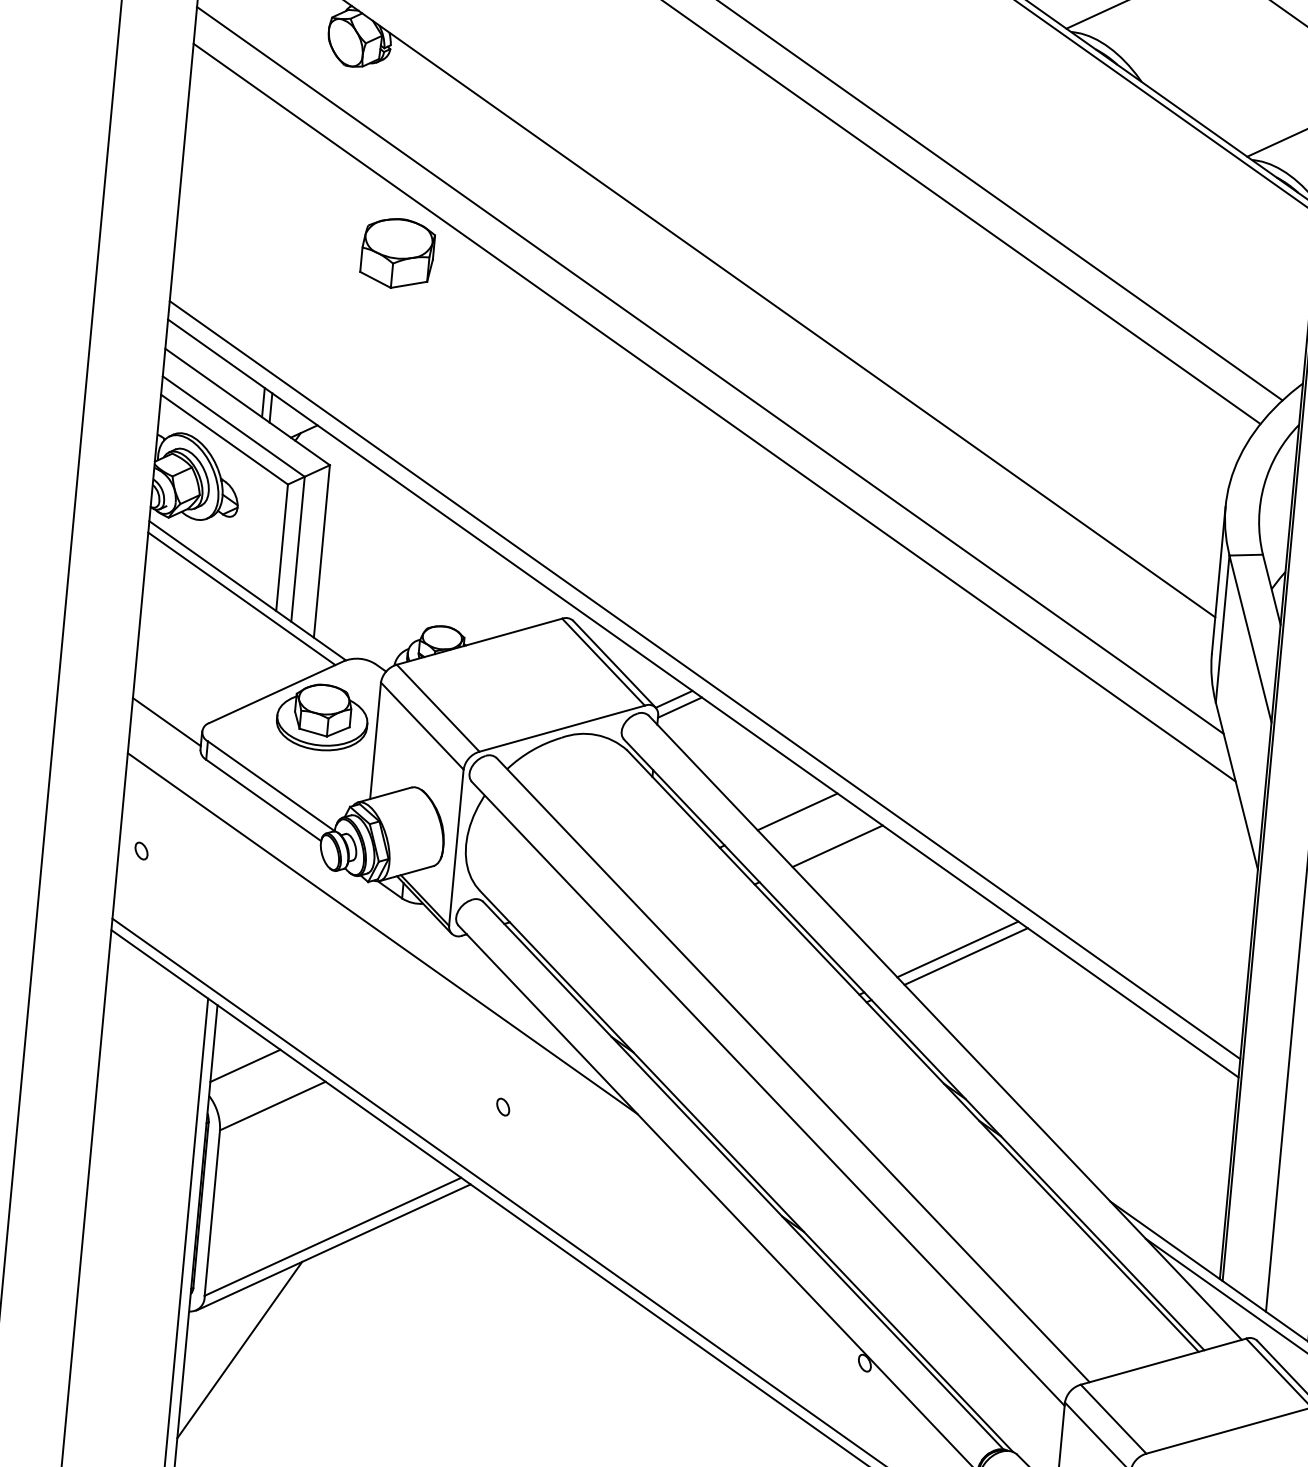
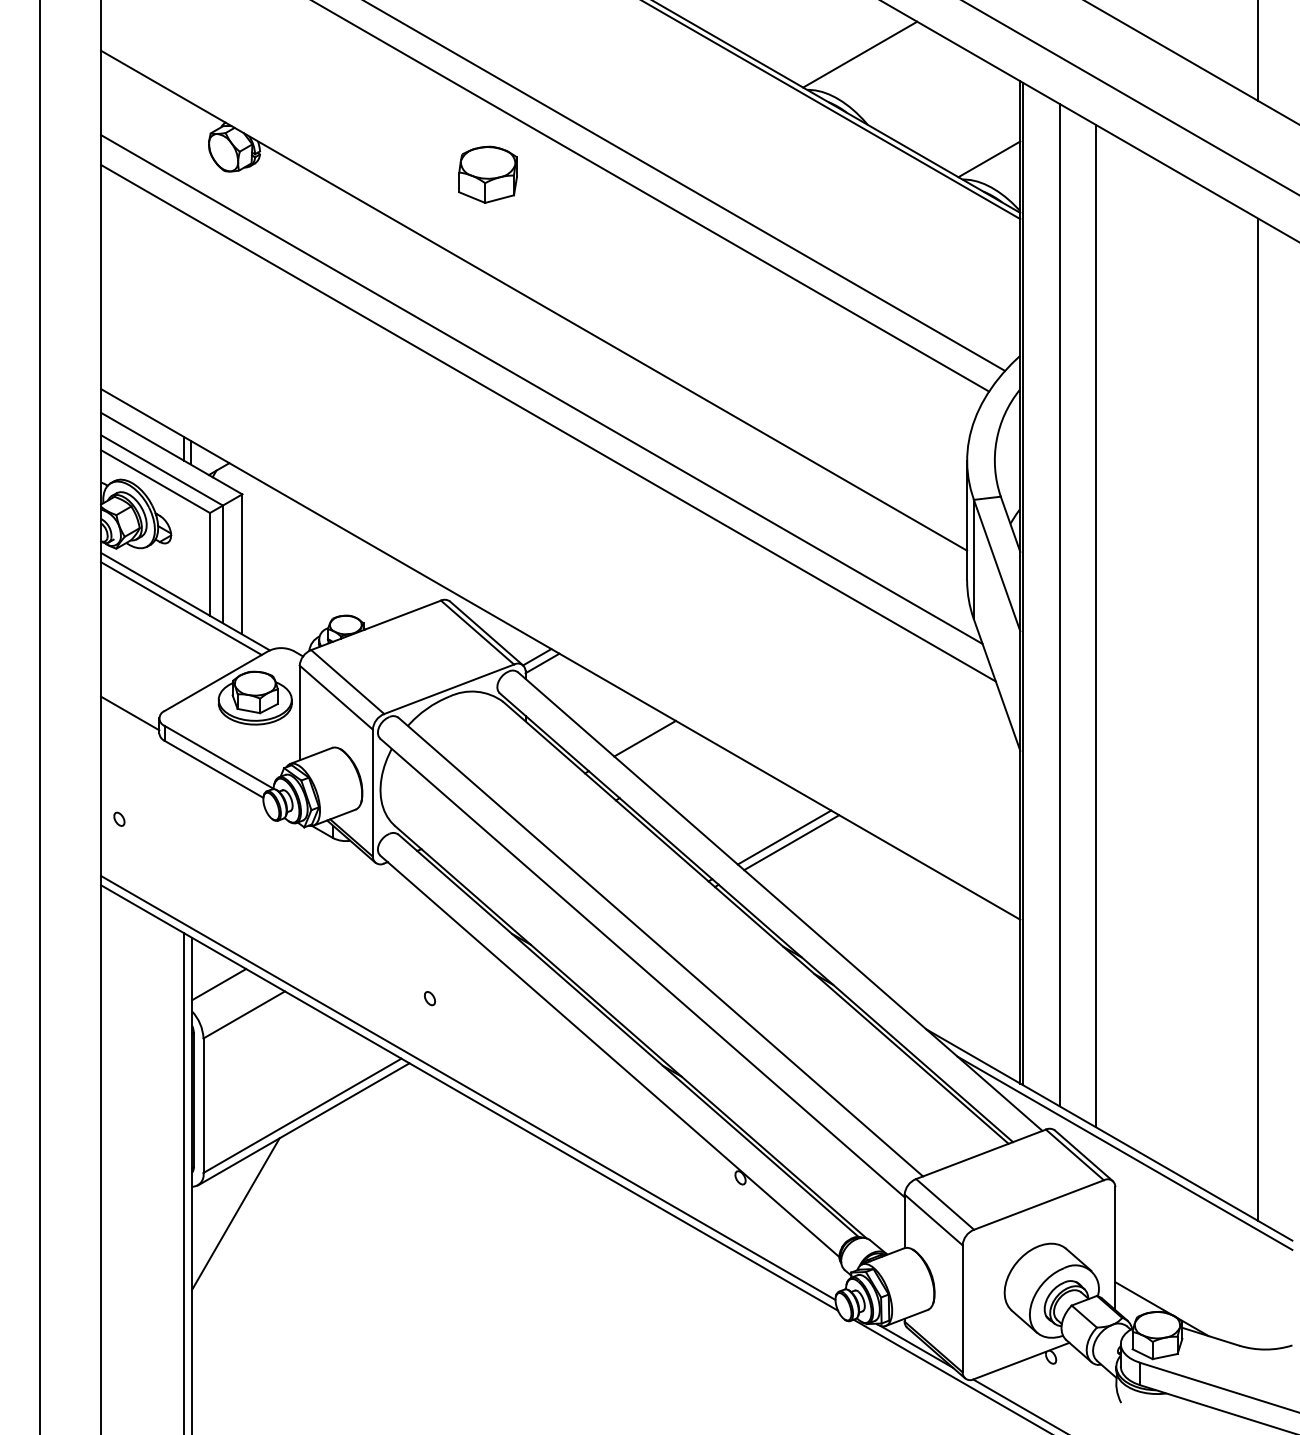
part: (396, 253) -> (487, 174), moved
line: (704, 680) -> (560, 639), removed
line: (837, 846) -> (679, 763), removed
line: (382, 933) -> (319, 867), removed

